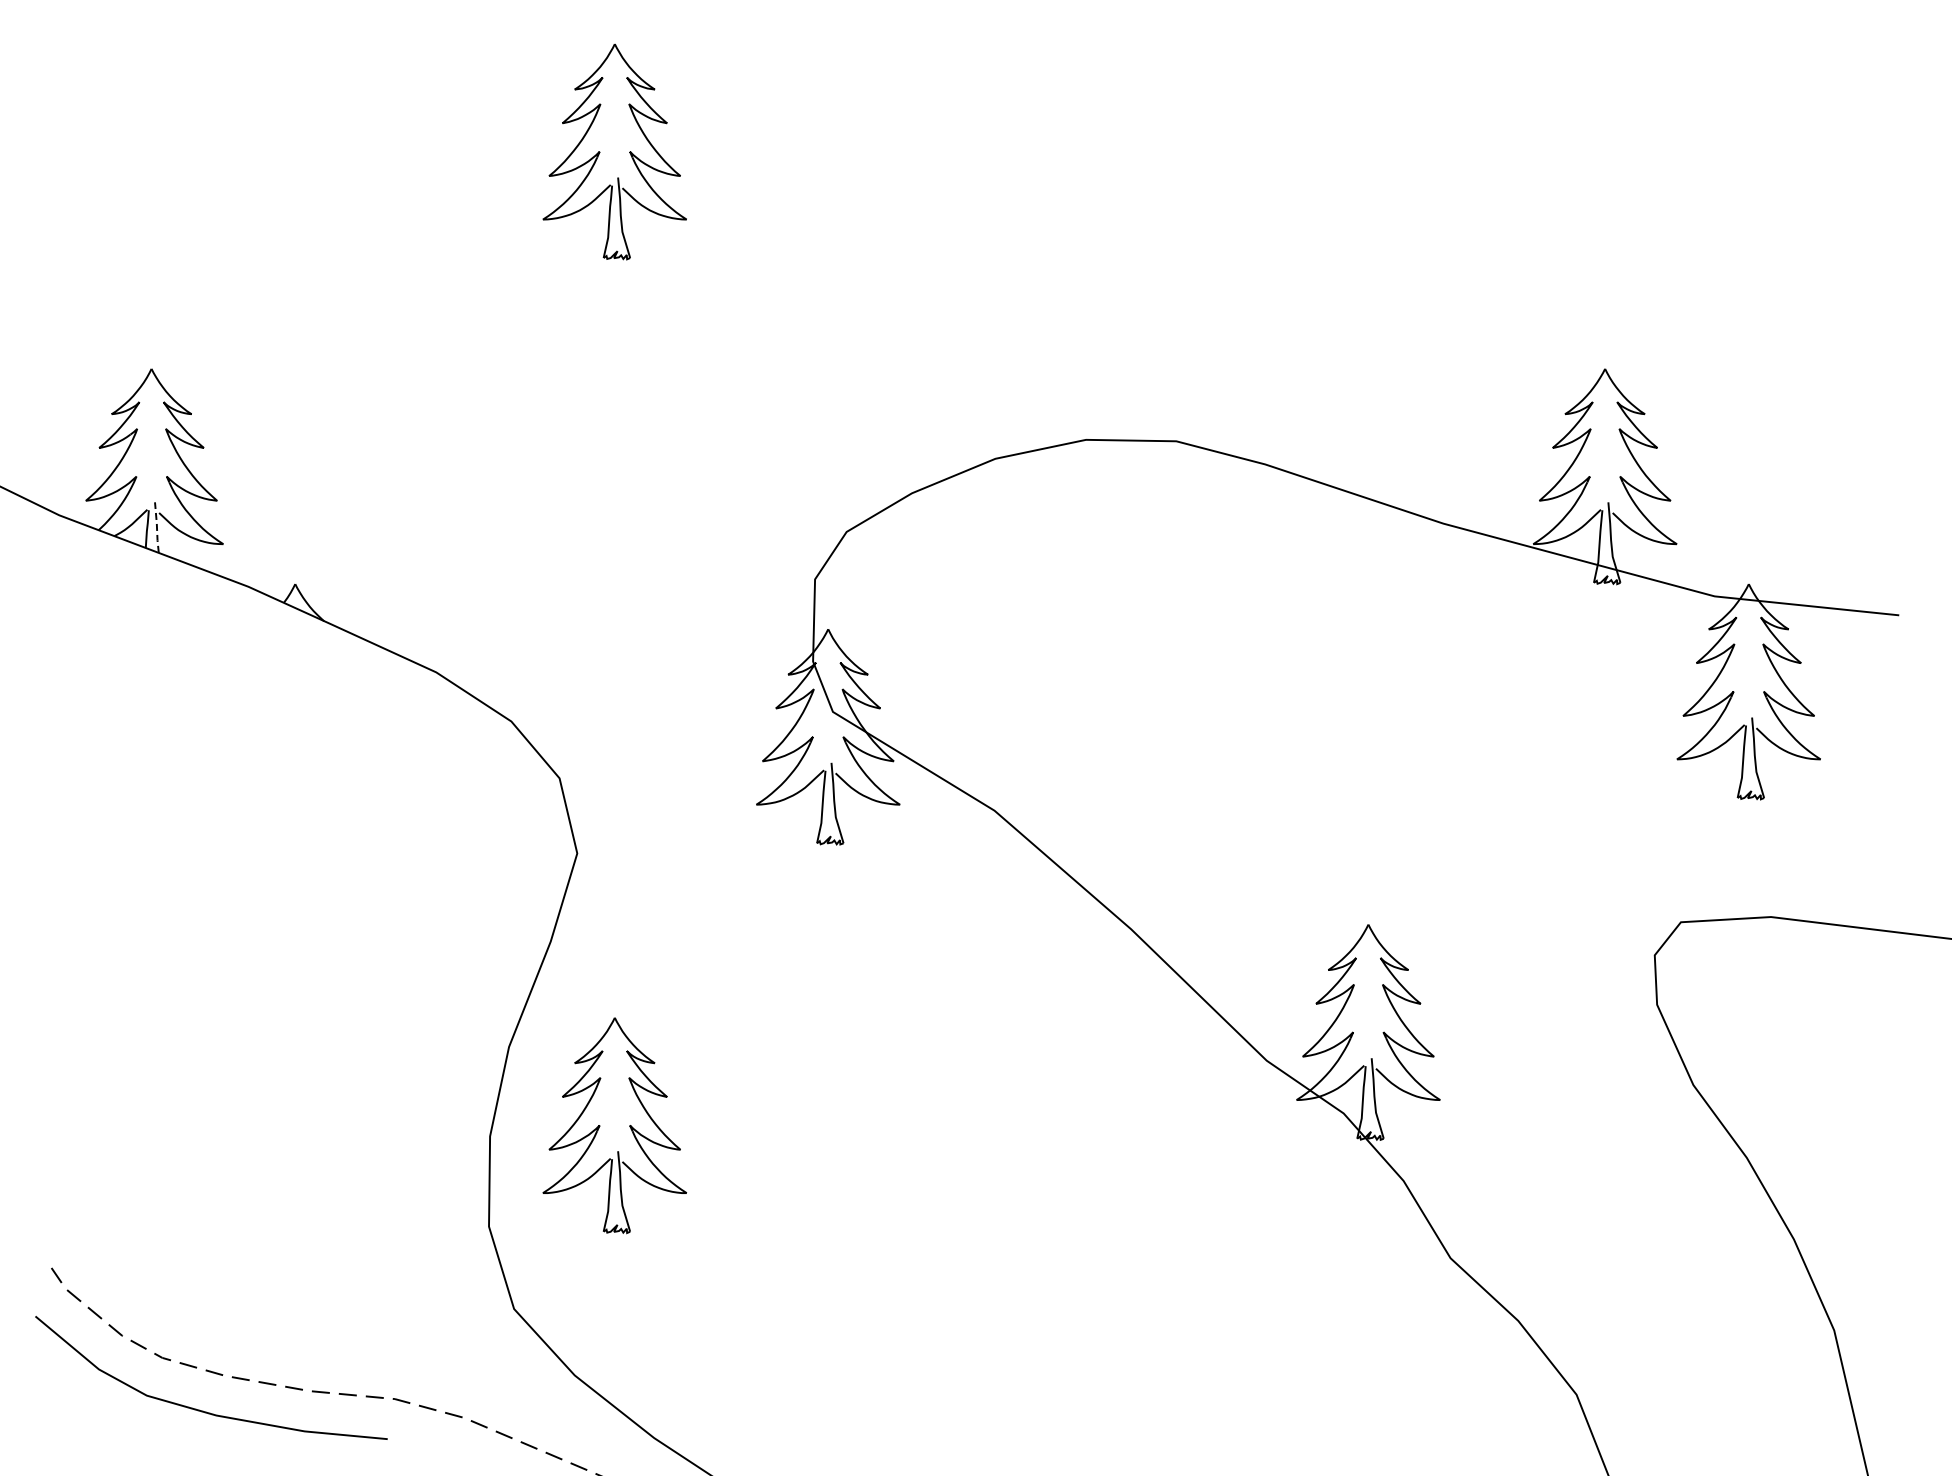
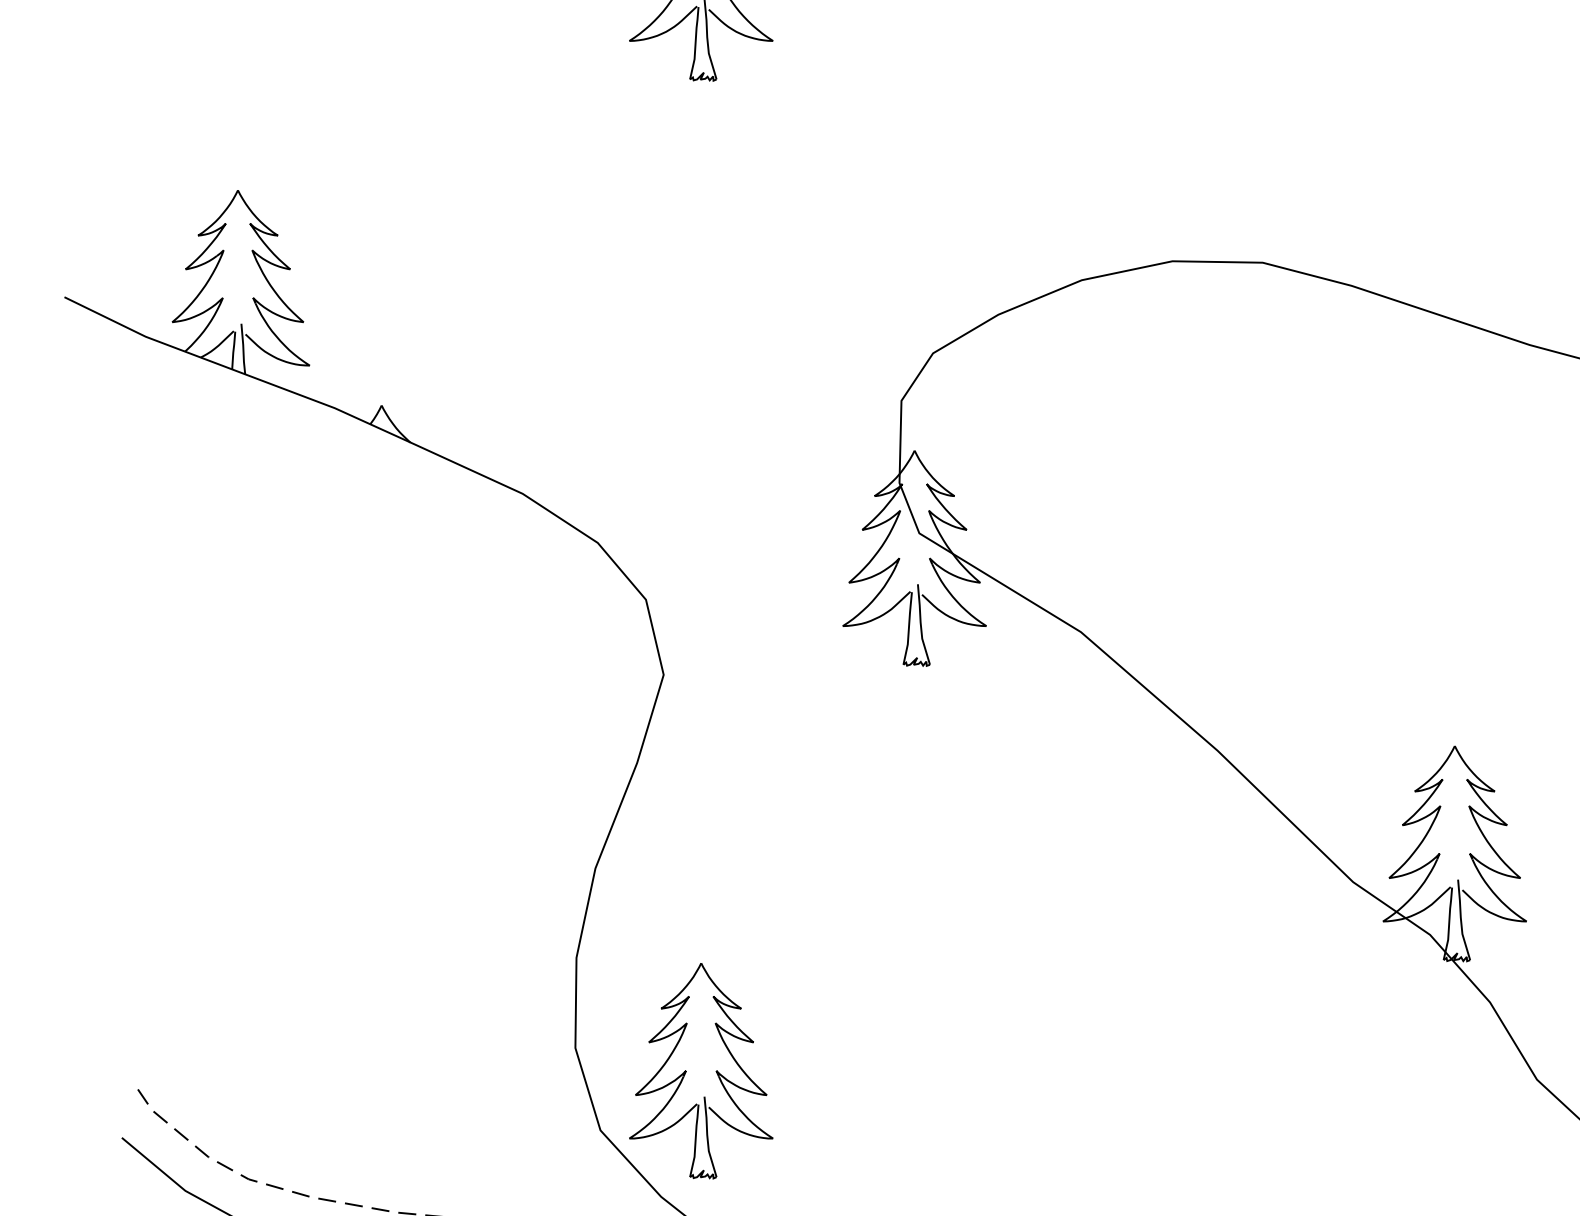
line: (156, 527) -> (242, 348), dashed -> solid
part: (600, 1125) -> (686, 1070), moved

